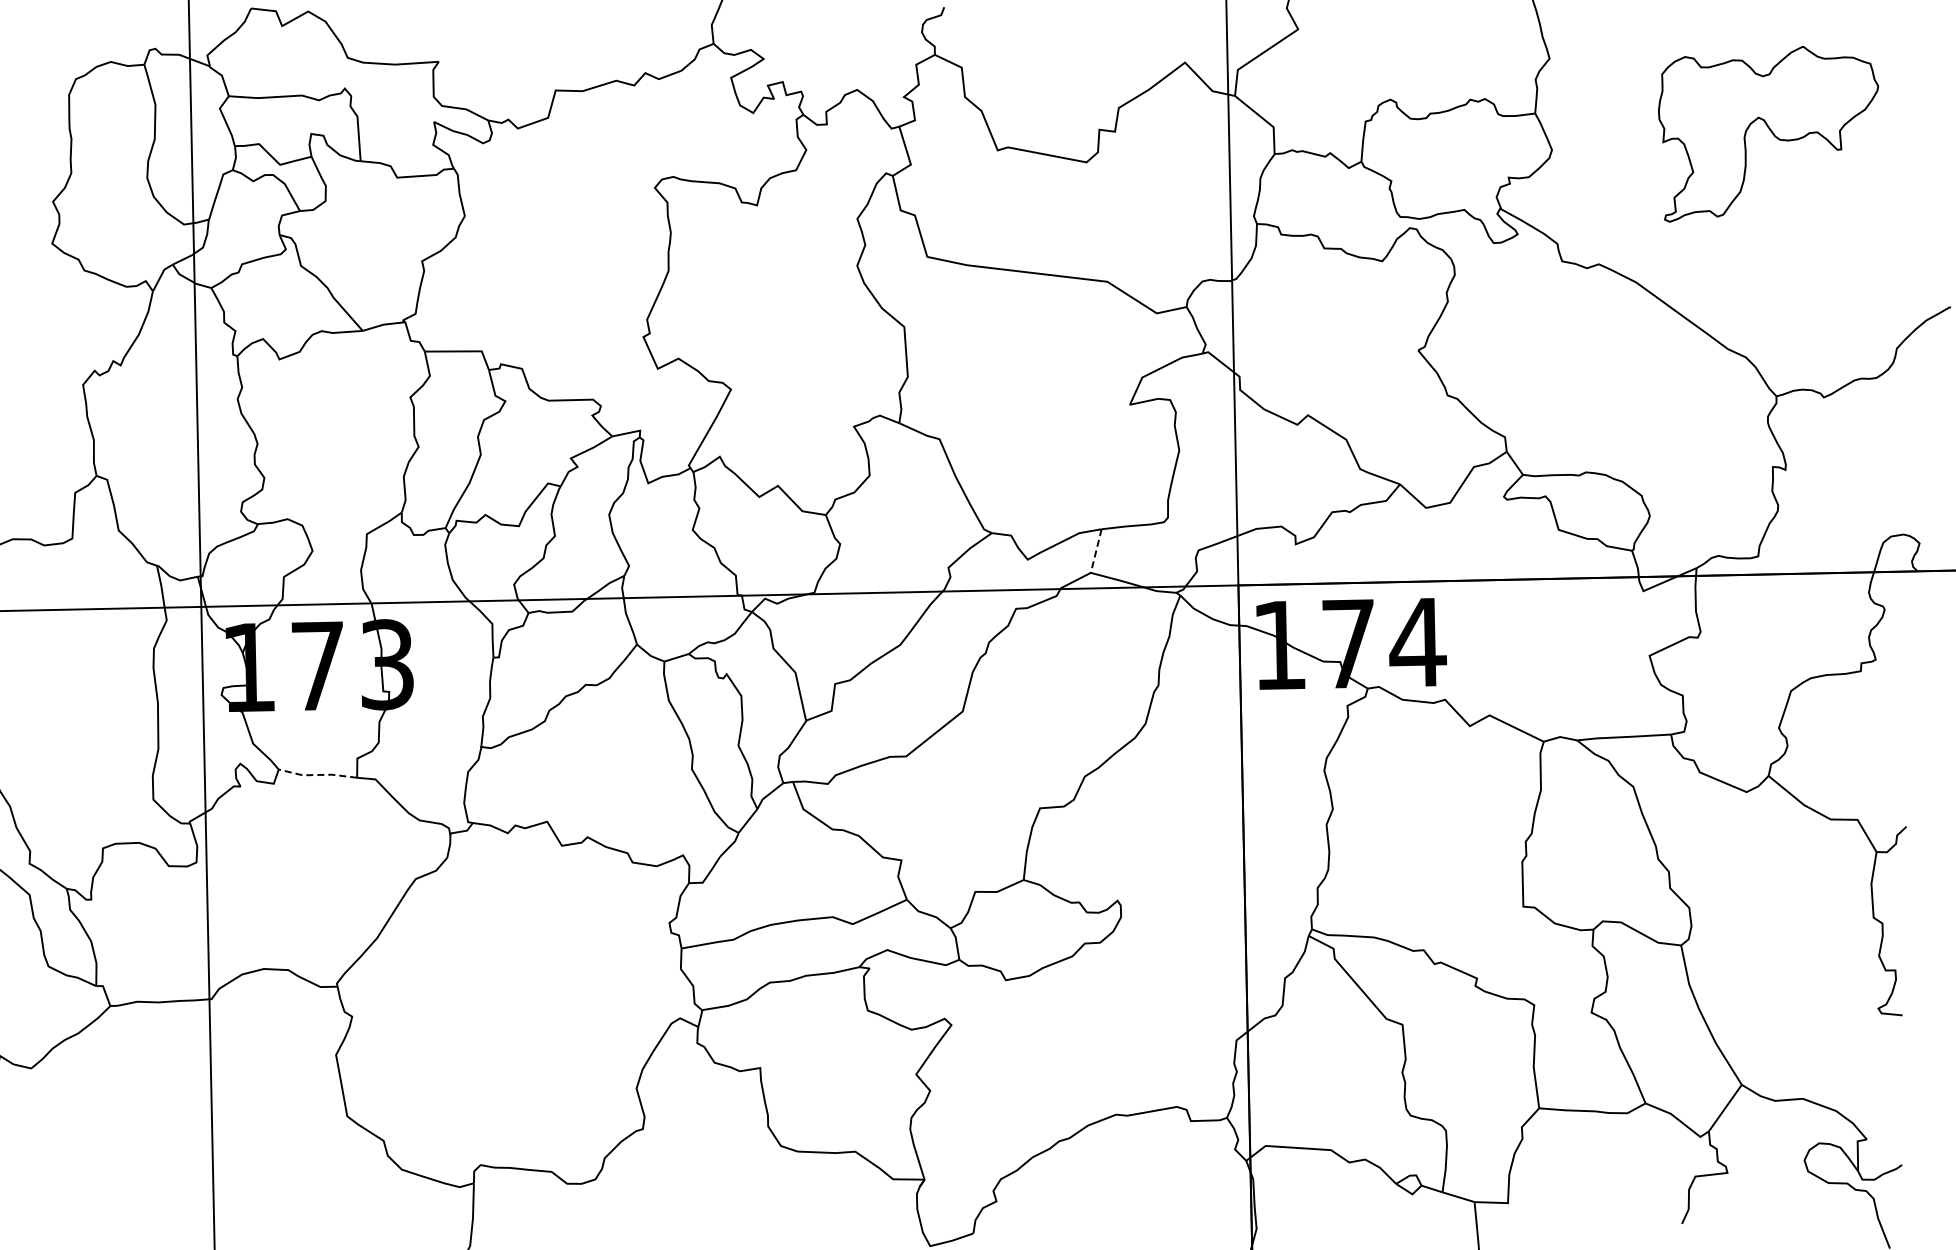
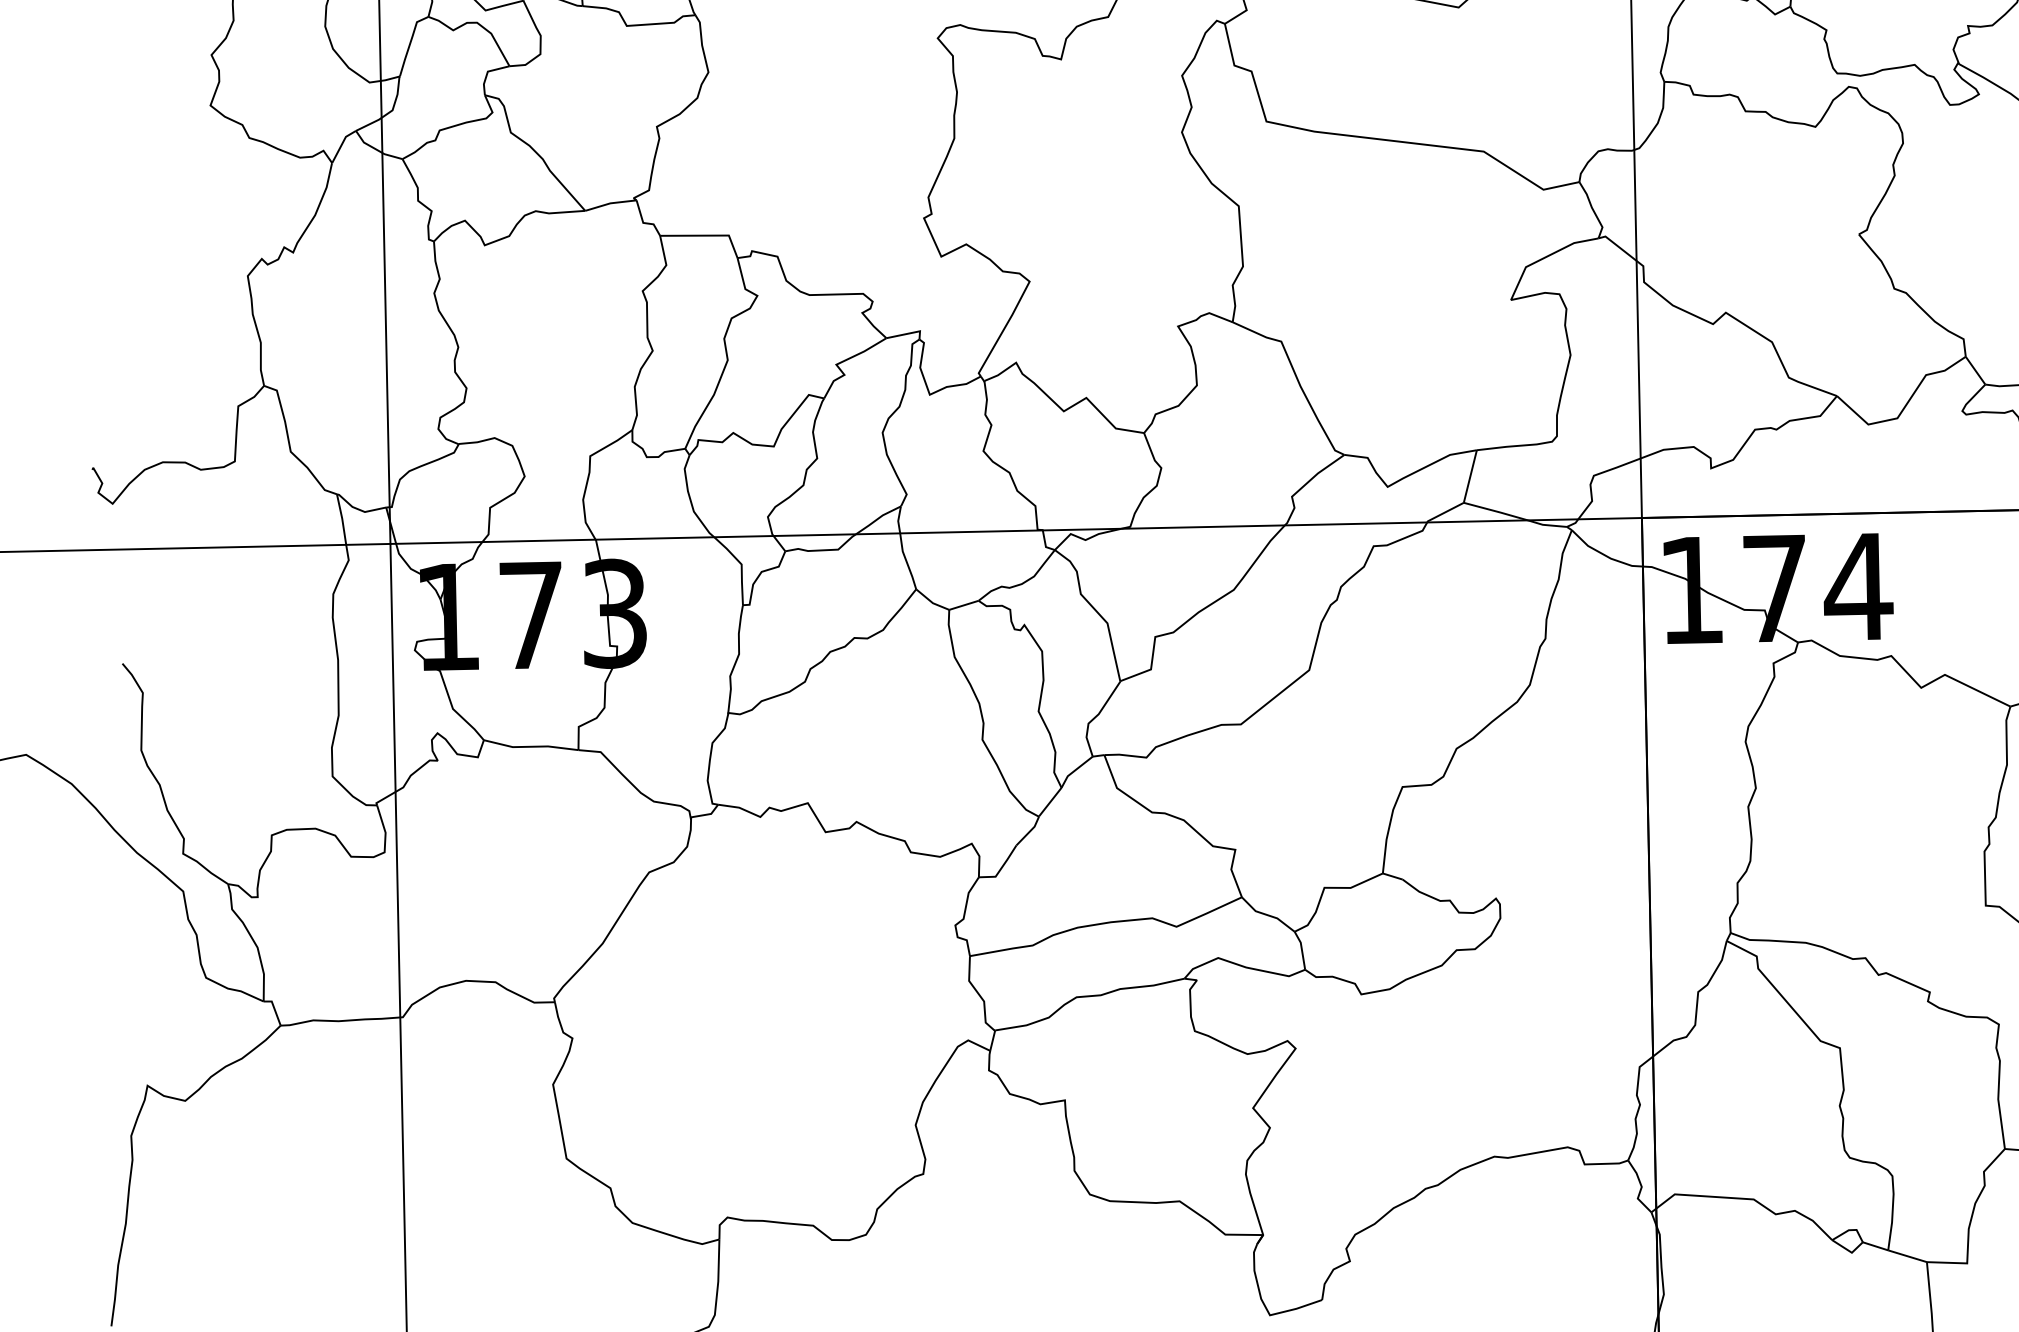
line: (1096, 551) -> (1470, 477), dashed -> solid
line: (317, 775) -> (530, 747), dashed -> solid

